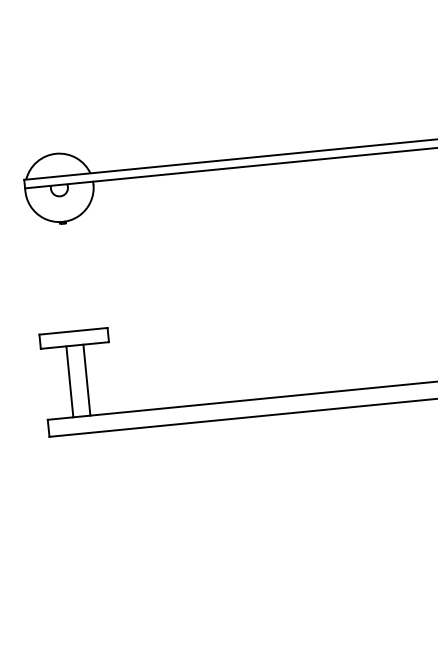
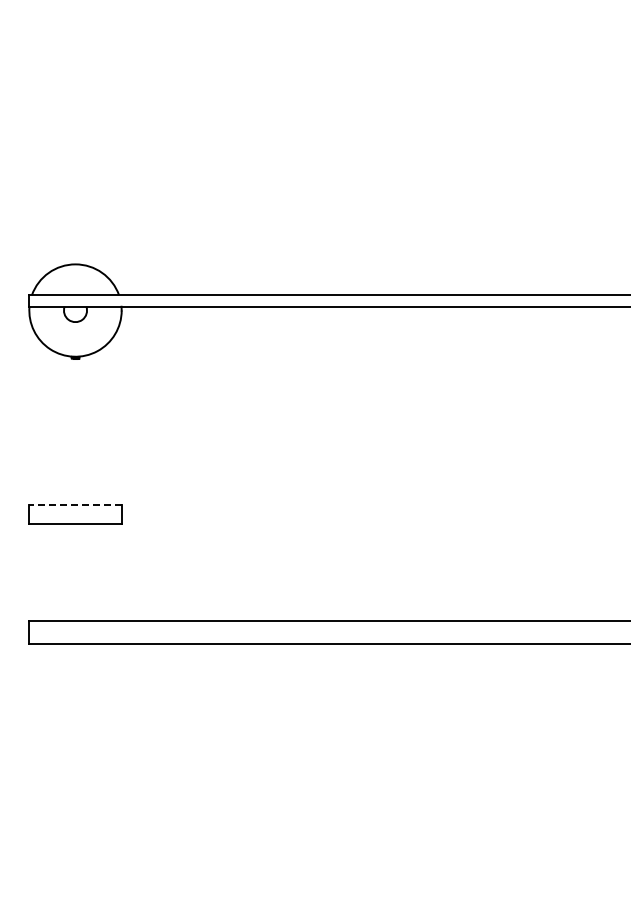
line: (73, 331) -> (75, 505), solid -> dashed
line: (87, 380) -> (87, 572), removed
line: (69, 381) -> (63, 572), removed

